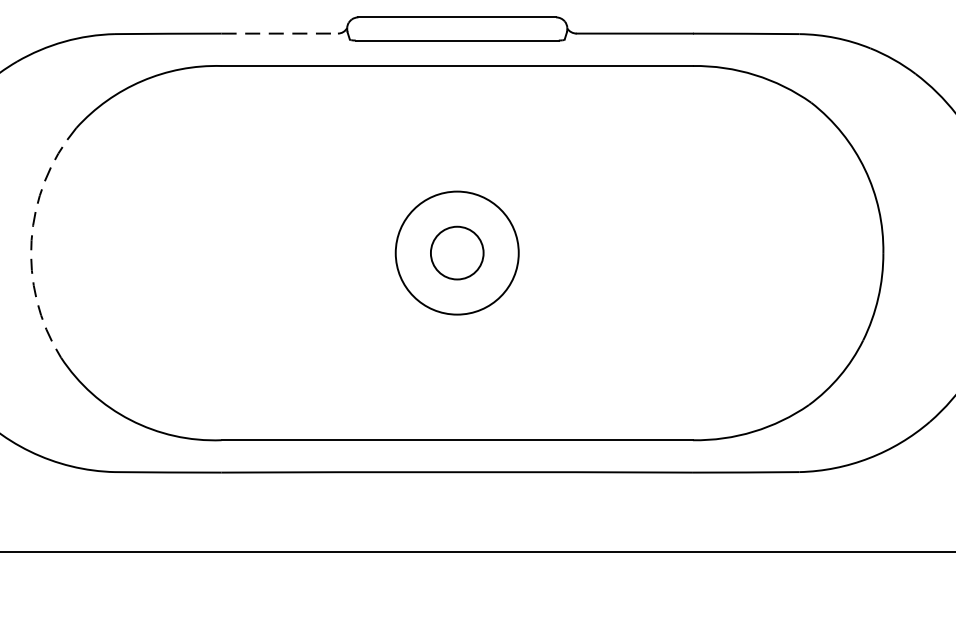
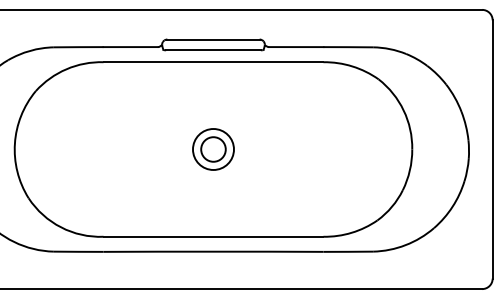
line: (281, 34) -> (131, 47), dashed -> solid
arc: (30, 240) -> (14, 143), dashed -> solid
circle: (457, 253) -> (213, 149), size x0.71

